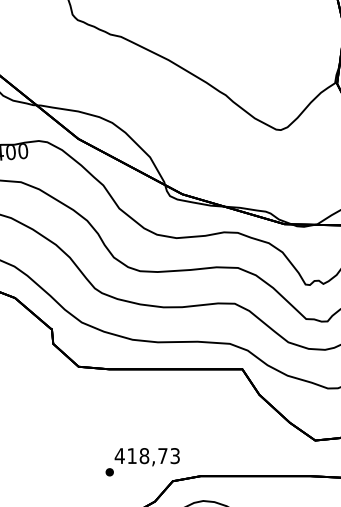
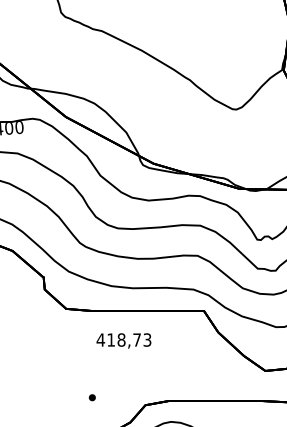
text: (146, 456) -> (123, 340), moved

